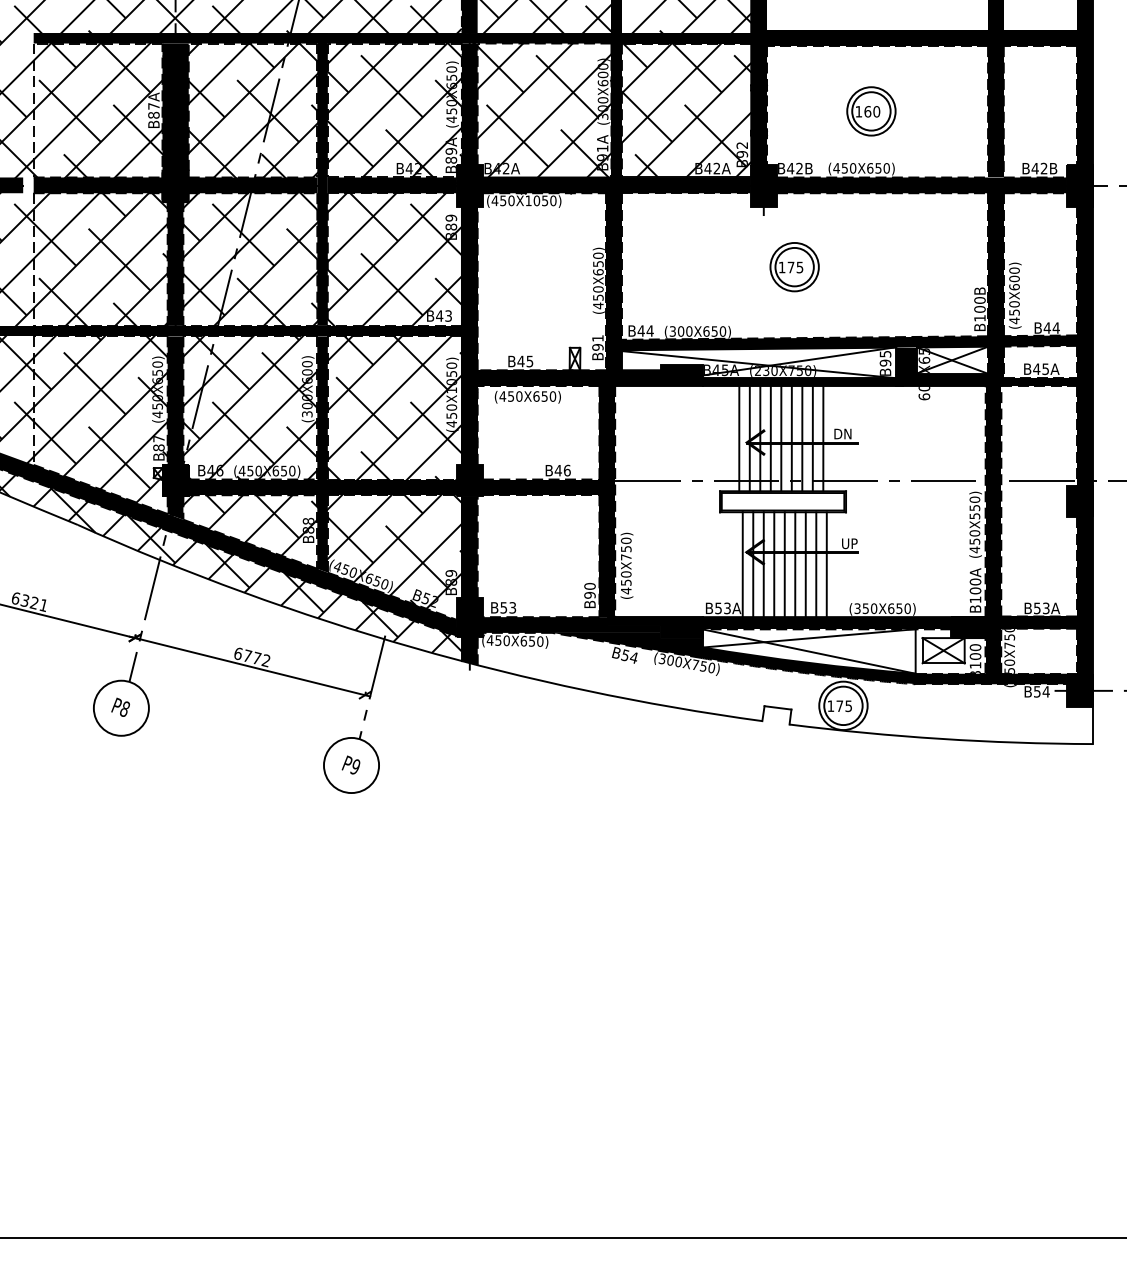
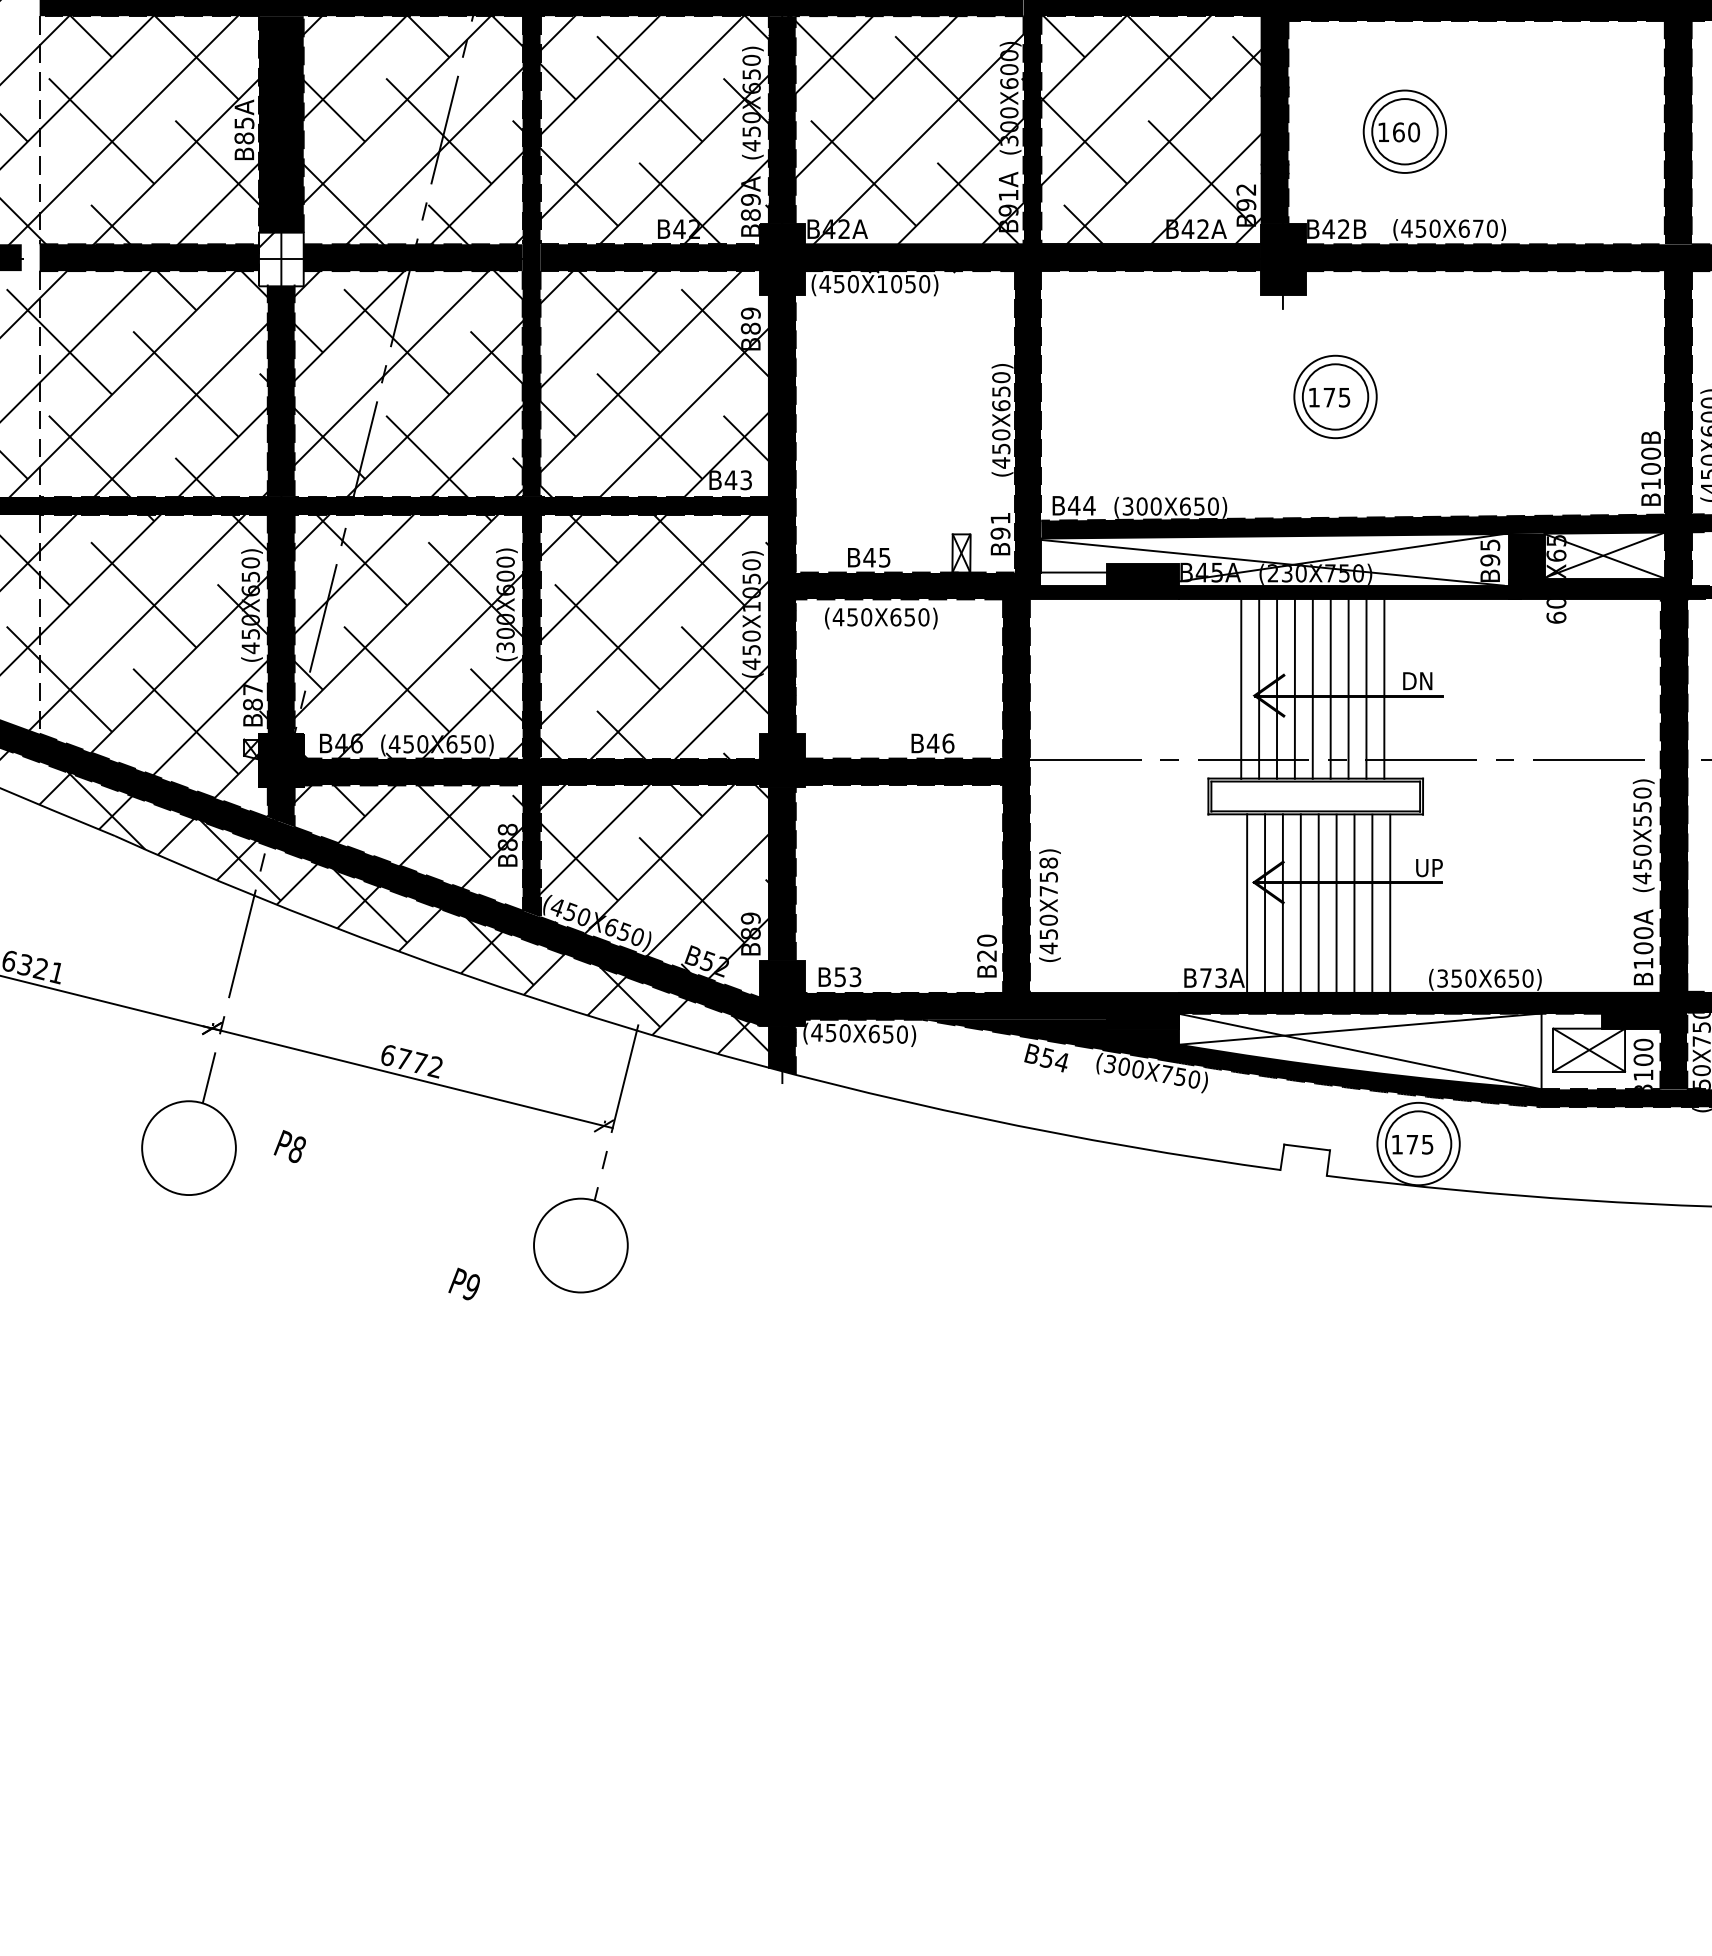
text: (153, 106) -> (243, 123), B87A -> B85A
part: (871, 111) -> (1405, 131), moved
text: (878, 168) -> (1478, 228), (450X650) -> (450X670)
fill: (175, 186) -> (281, 259), removed
fill: (640, 373) -> (1073, 578), removed
text: (626, 540) -> (1049, 862), (450X750) -> (450X758)
text: (589, 595) -> (986, 956), B90 -> B20
text: (718, 608) -> (1205, 978), B53A -> B73A
text: (120, 706) -> (289, 1145), moved
text: (350, 764) -> (463, 1283), moved

